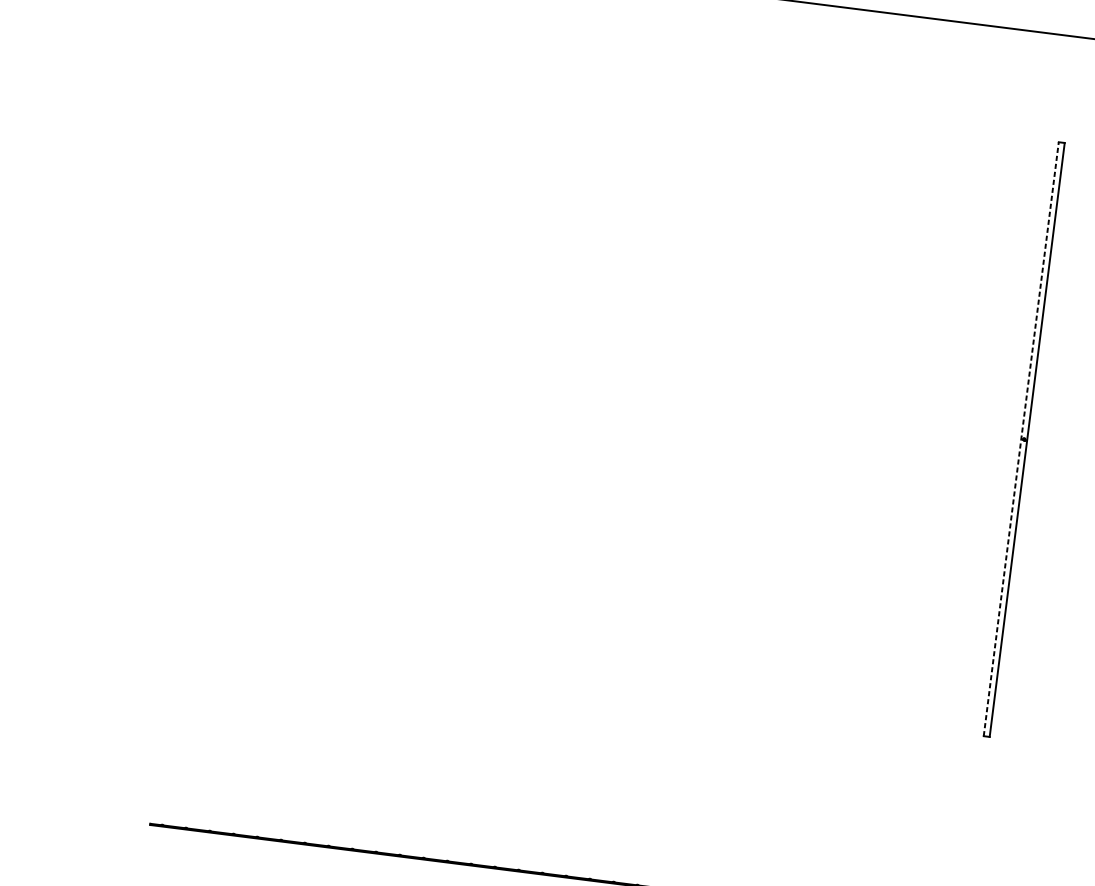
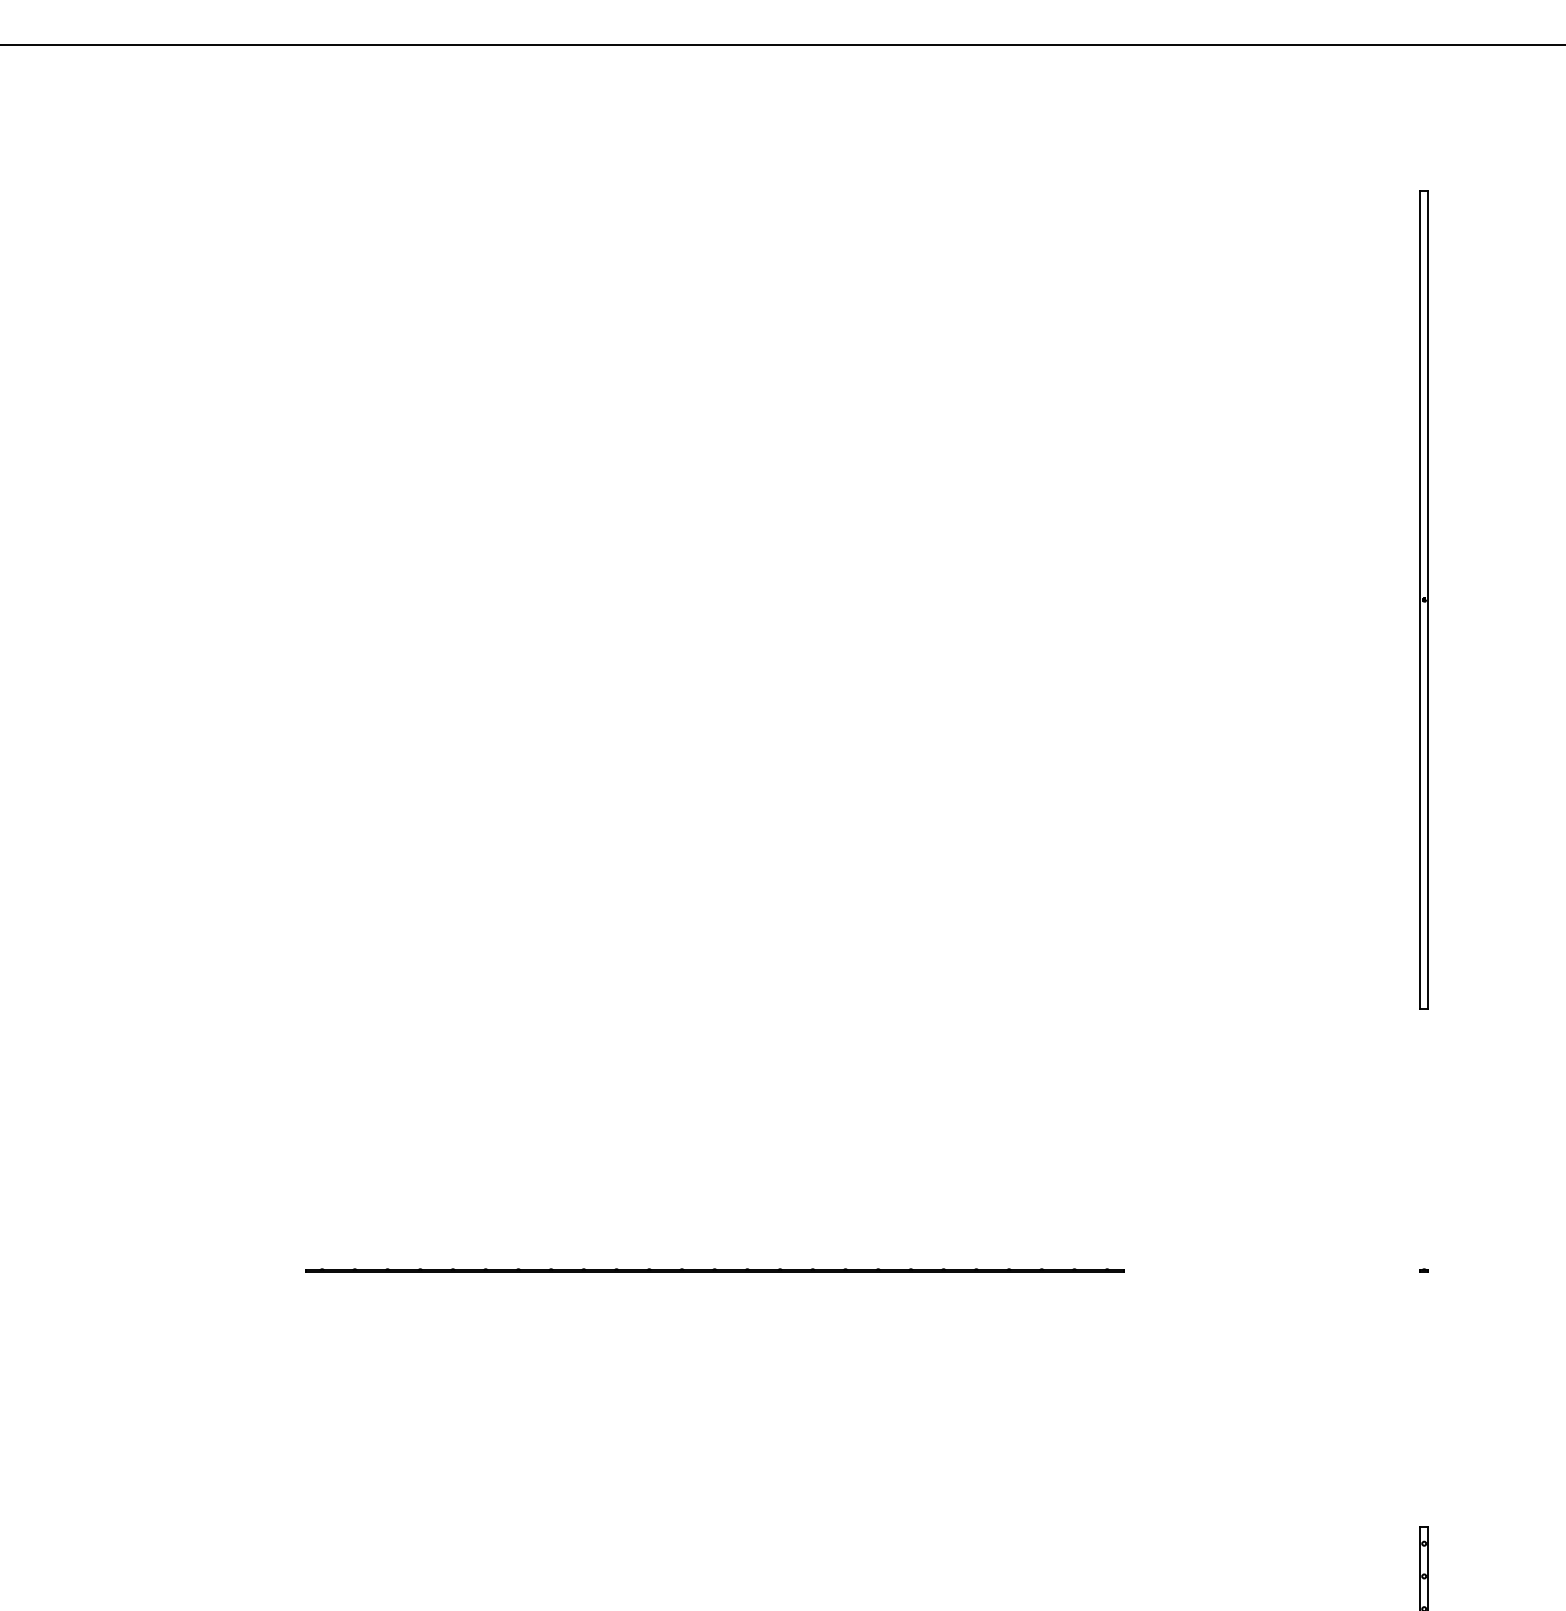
line: (1021, 439) -> (1420, 599), dashed -> solid

